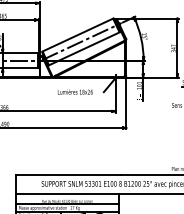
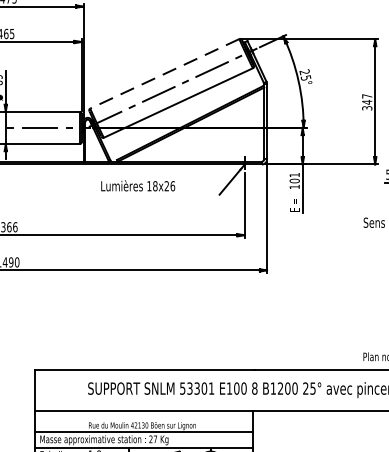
line: (77, 35) -> (163, 74), solid -> dashed
text: (75, 91) -> (138, 184), moved

